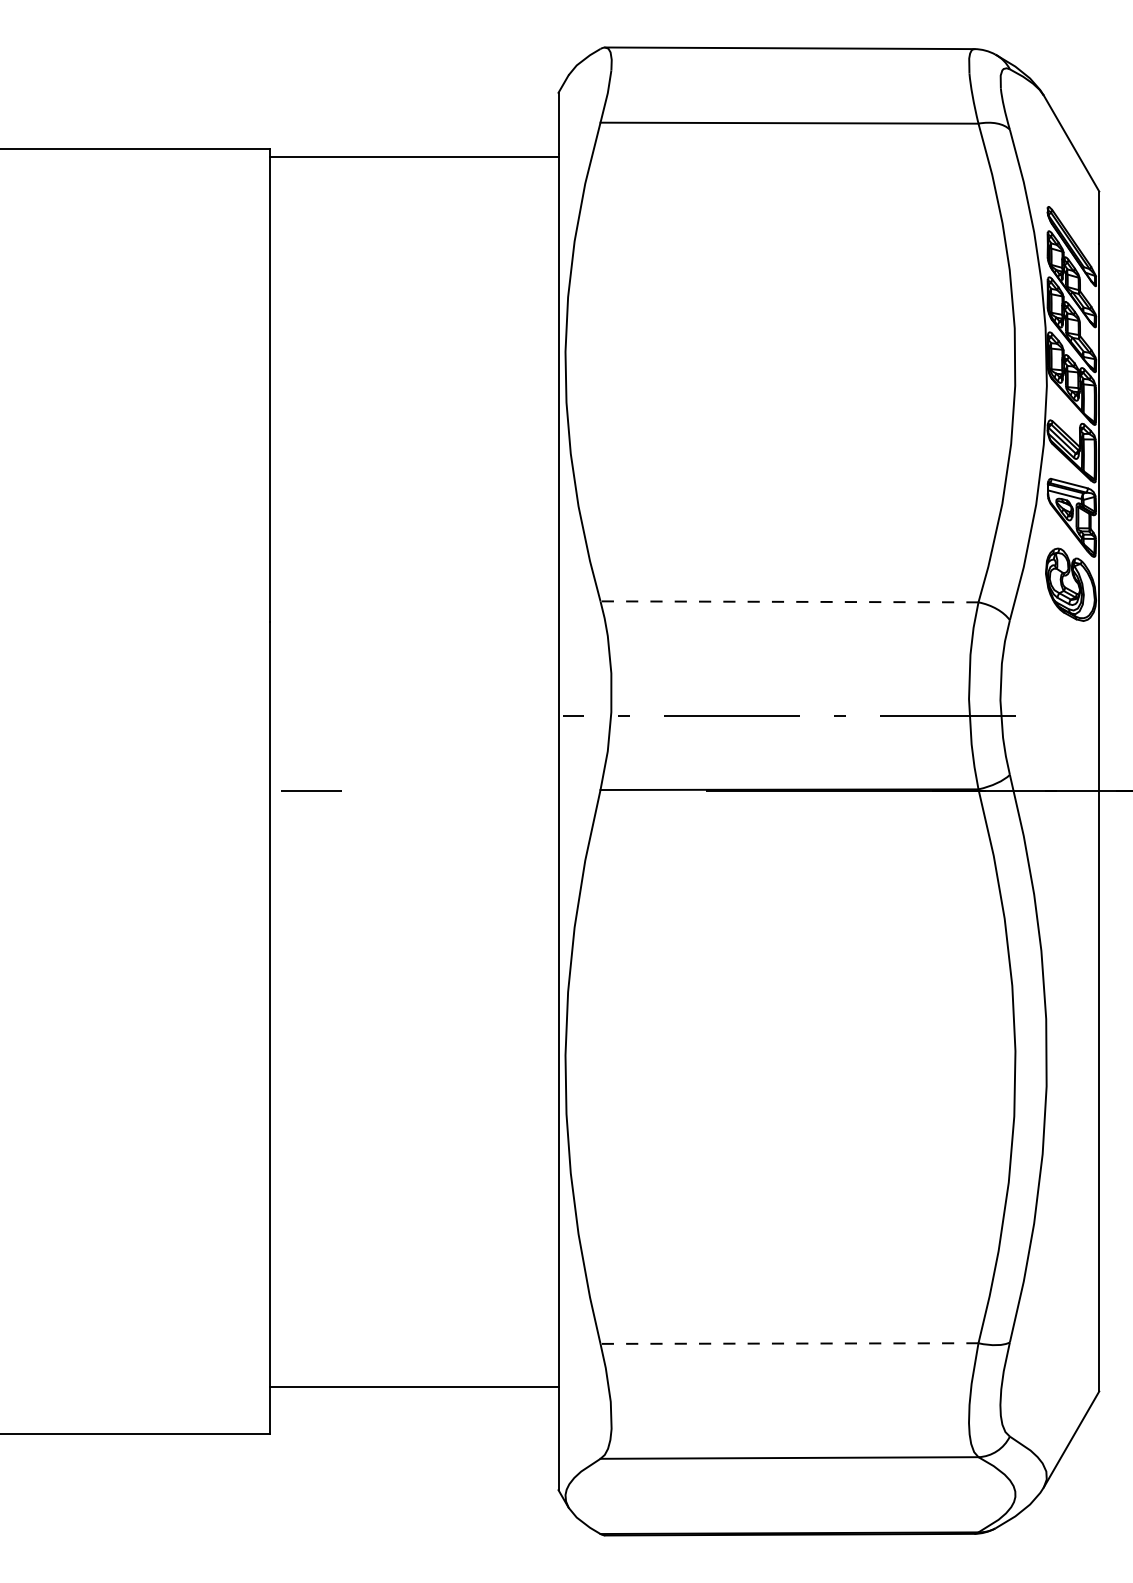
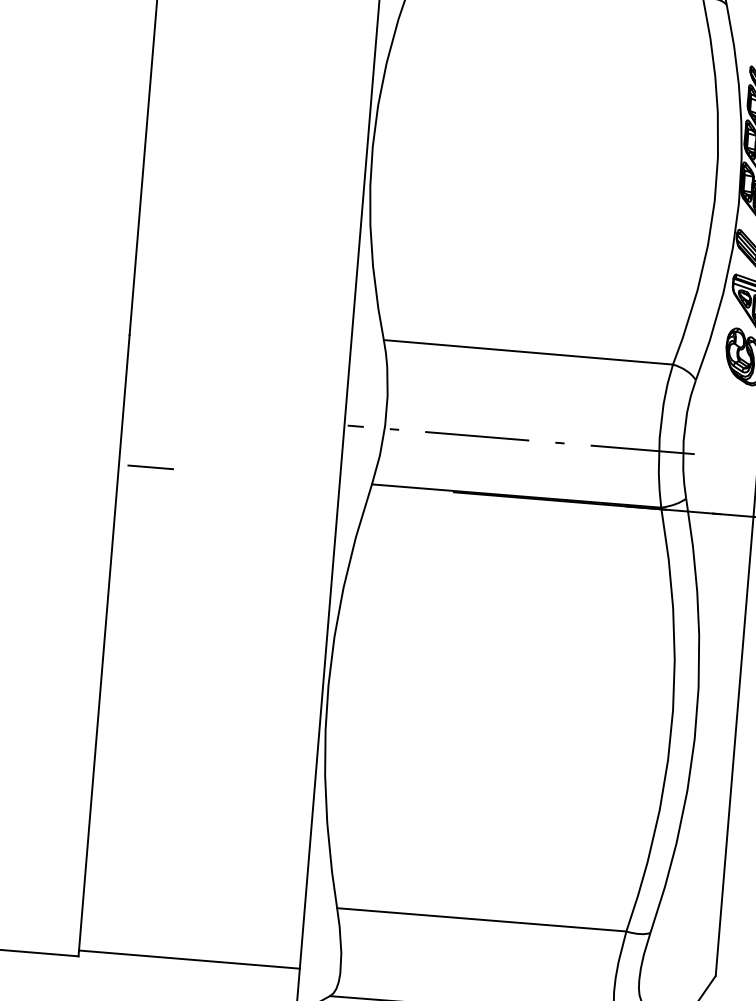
line: (789, 601) -> (528, 352), dashed -> solid
line: (789, 1343) -> (481, 919), dashed -> solid
line: (413, 1387) -> (188, 959), moved

